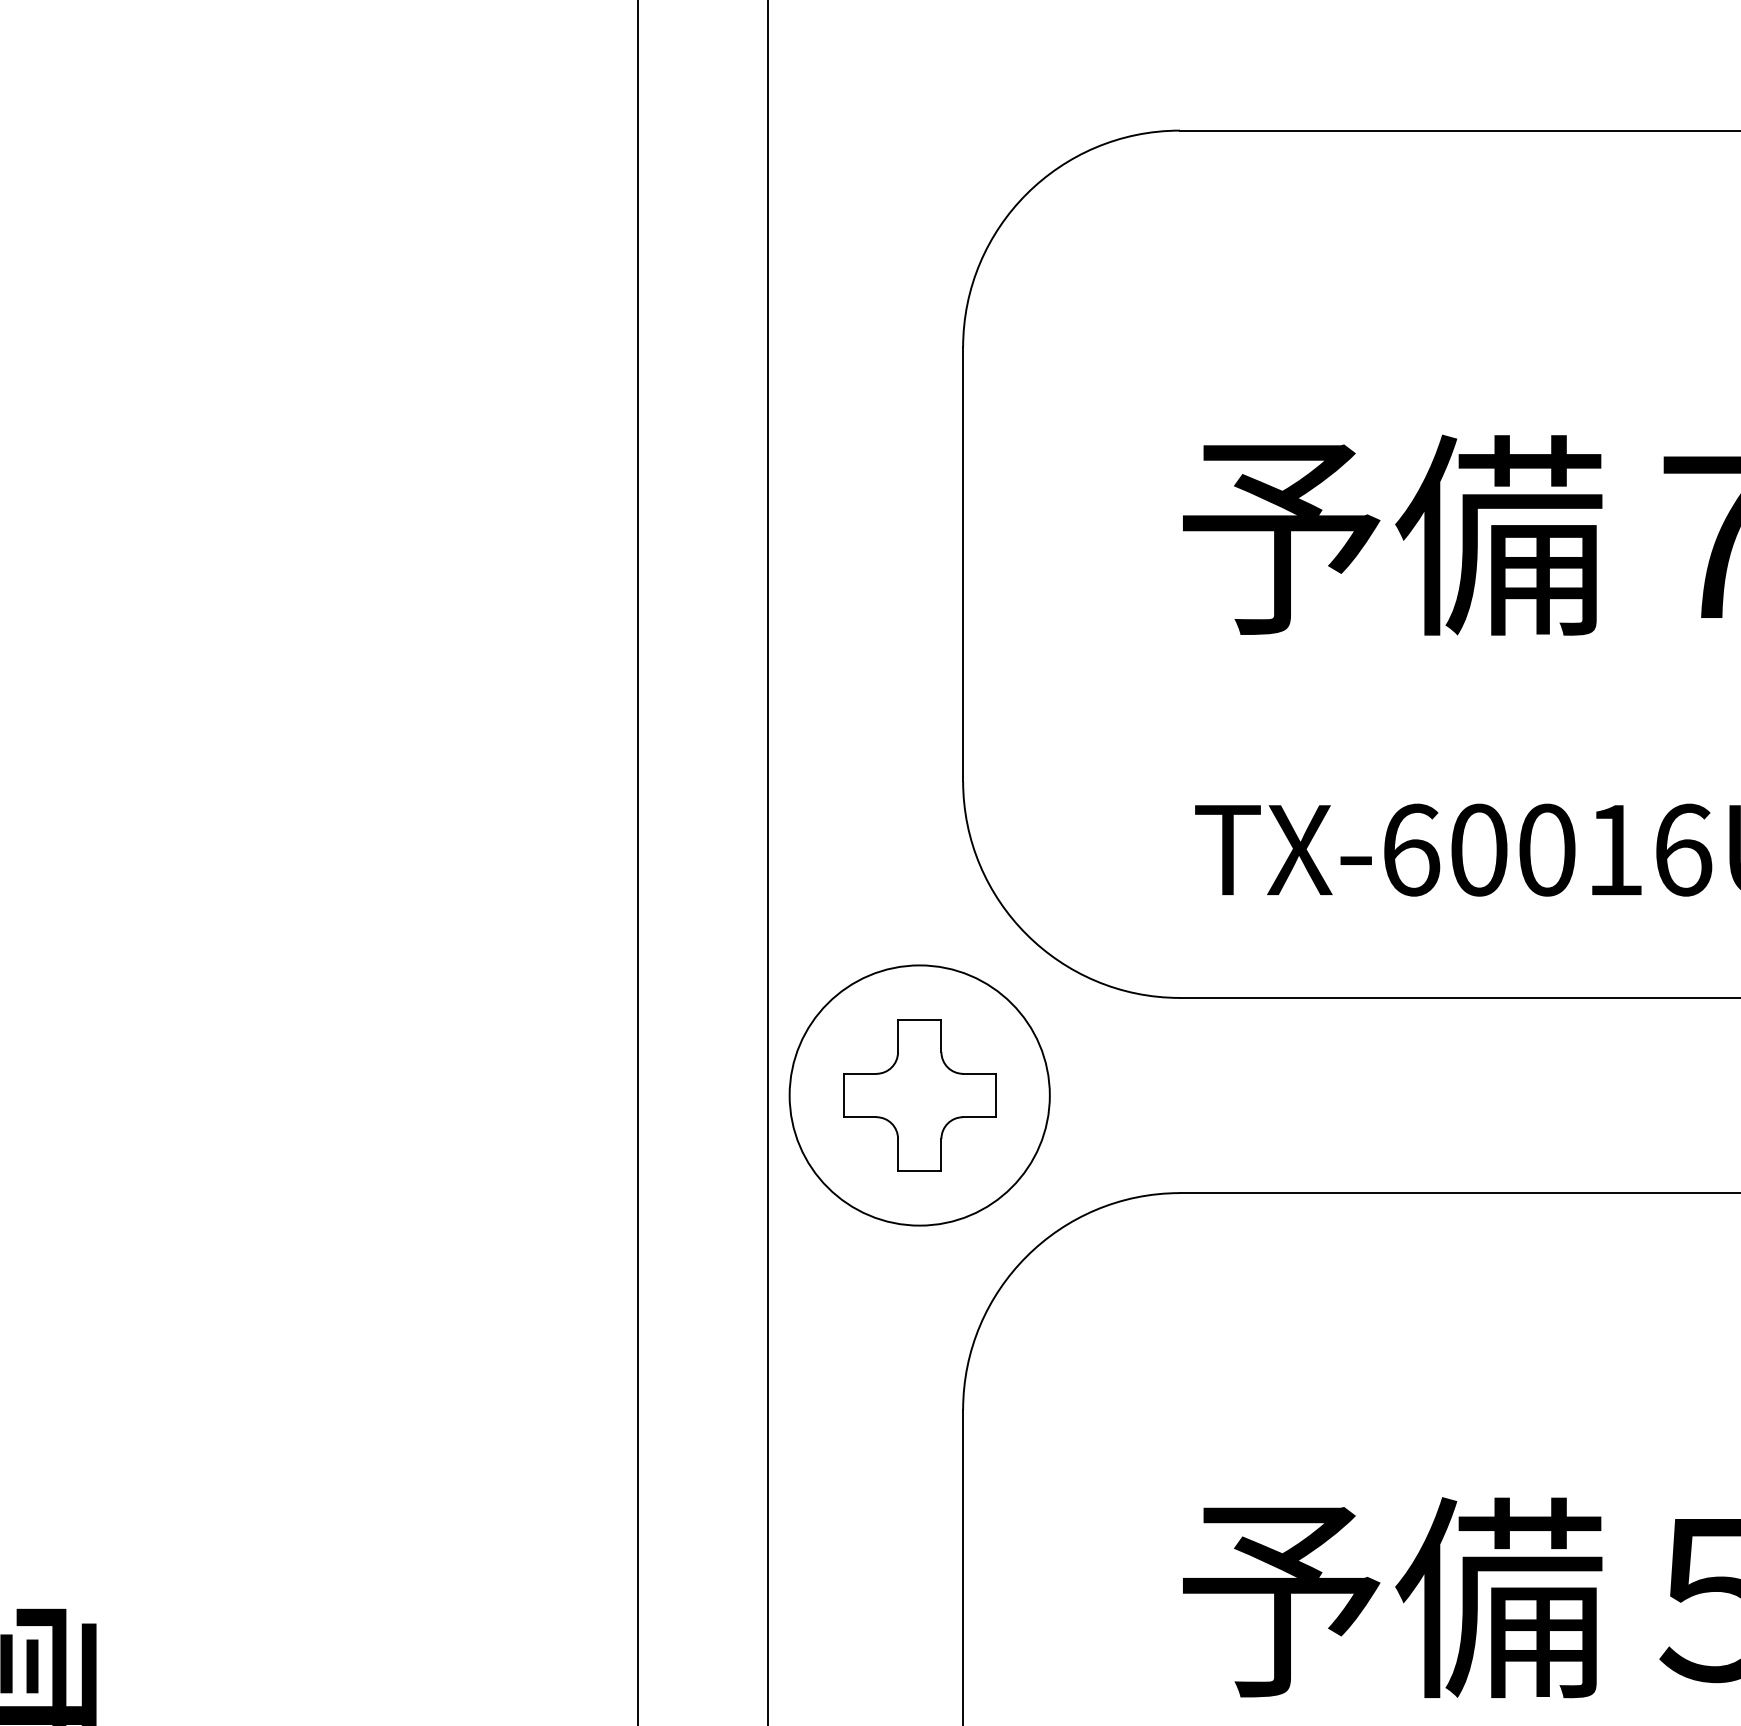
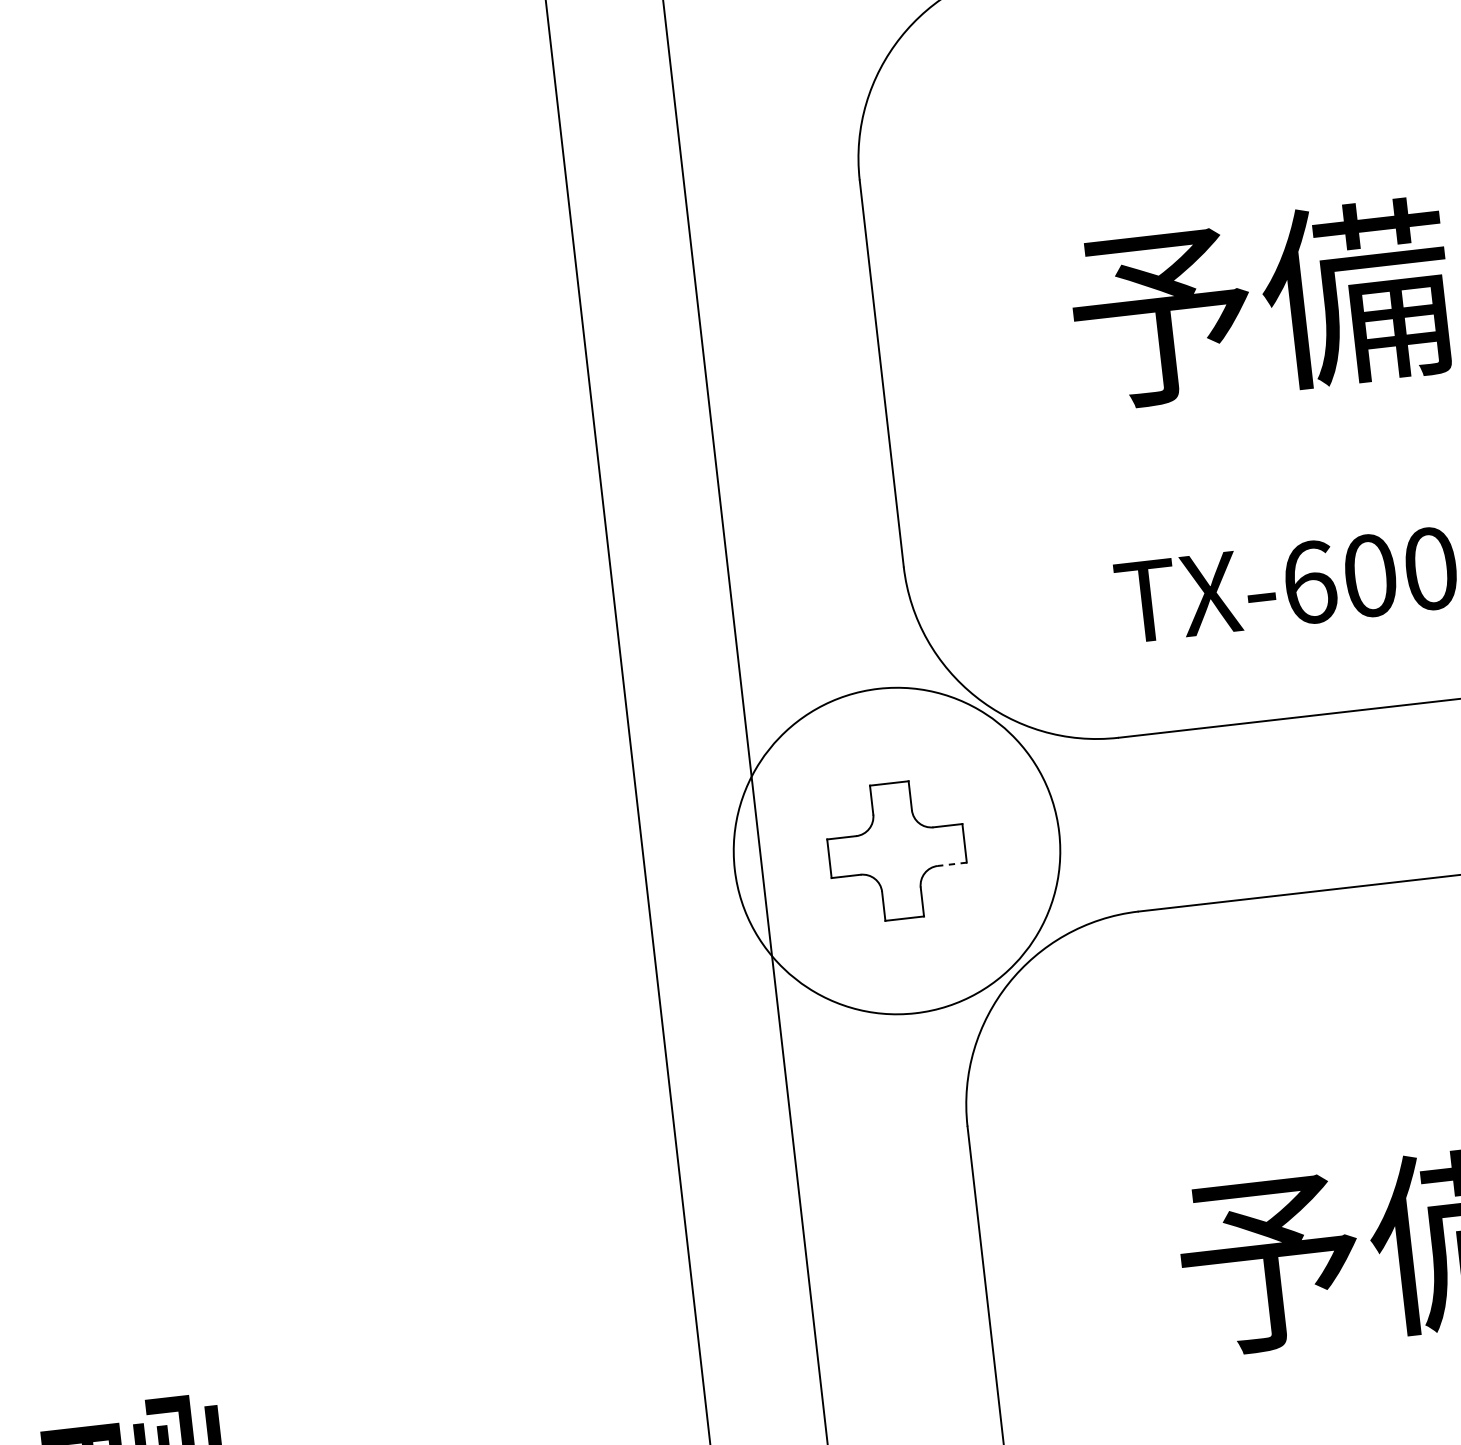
circle: (919, 1095) -> (896, 851), size x1.4
line: (978, 1117) -> (951, 864), solid -> dashed

